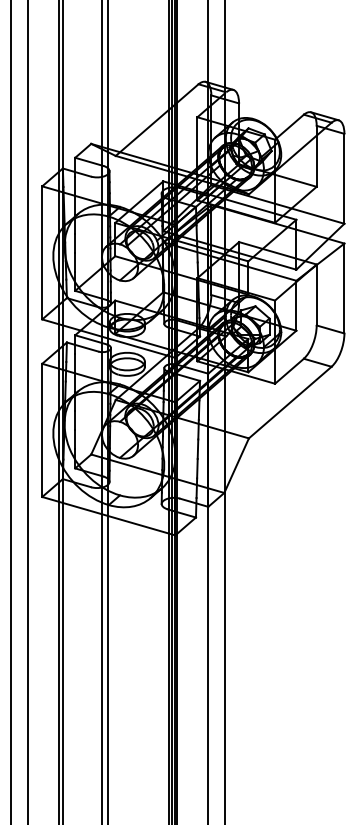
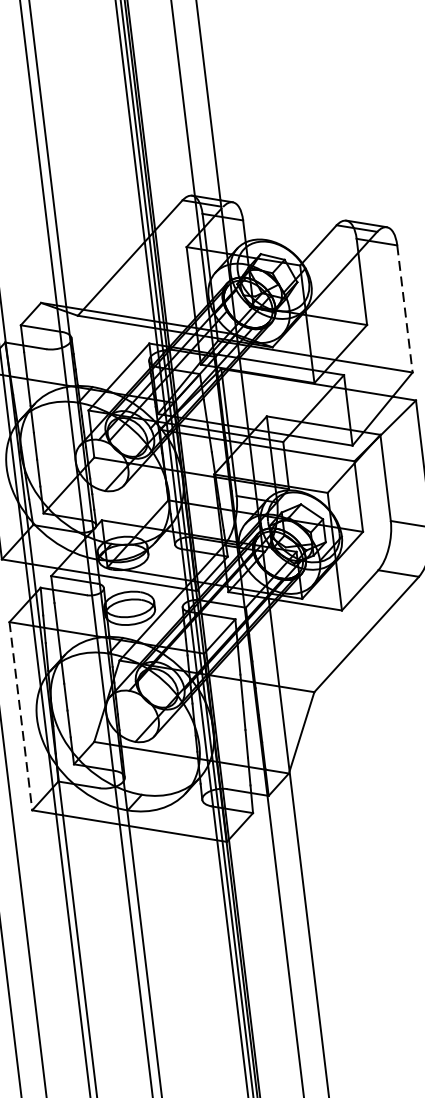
line: (344, 178) -> (404, 308), solid -> dashed
line: (42, 430) -> (21, 716), solid -> dashed

